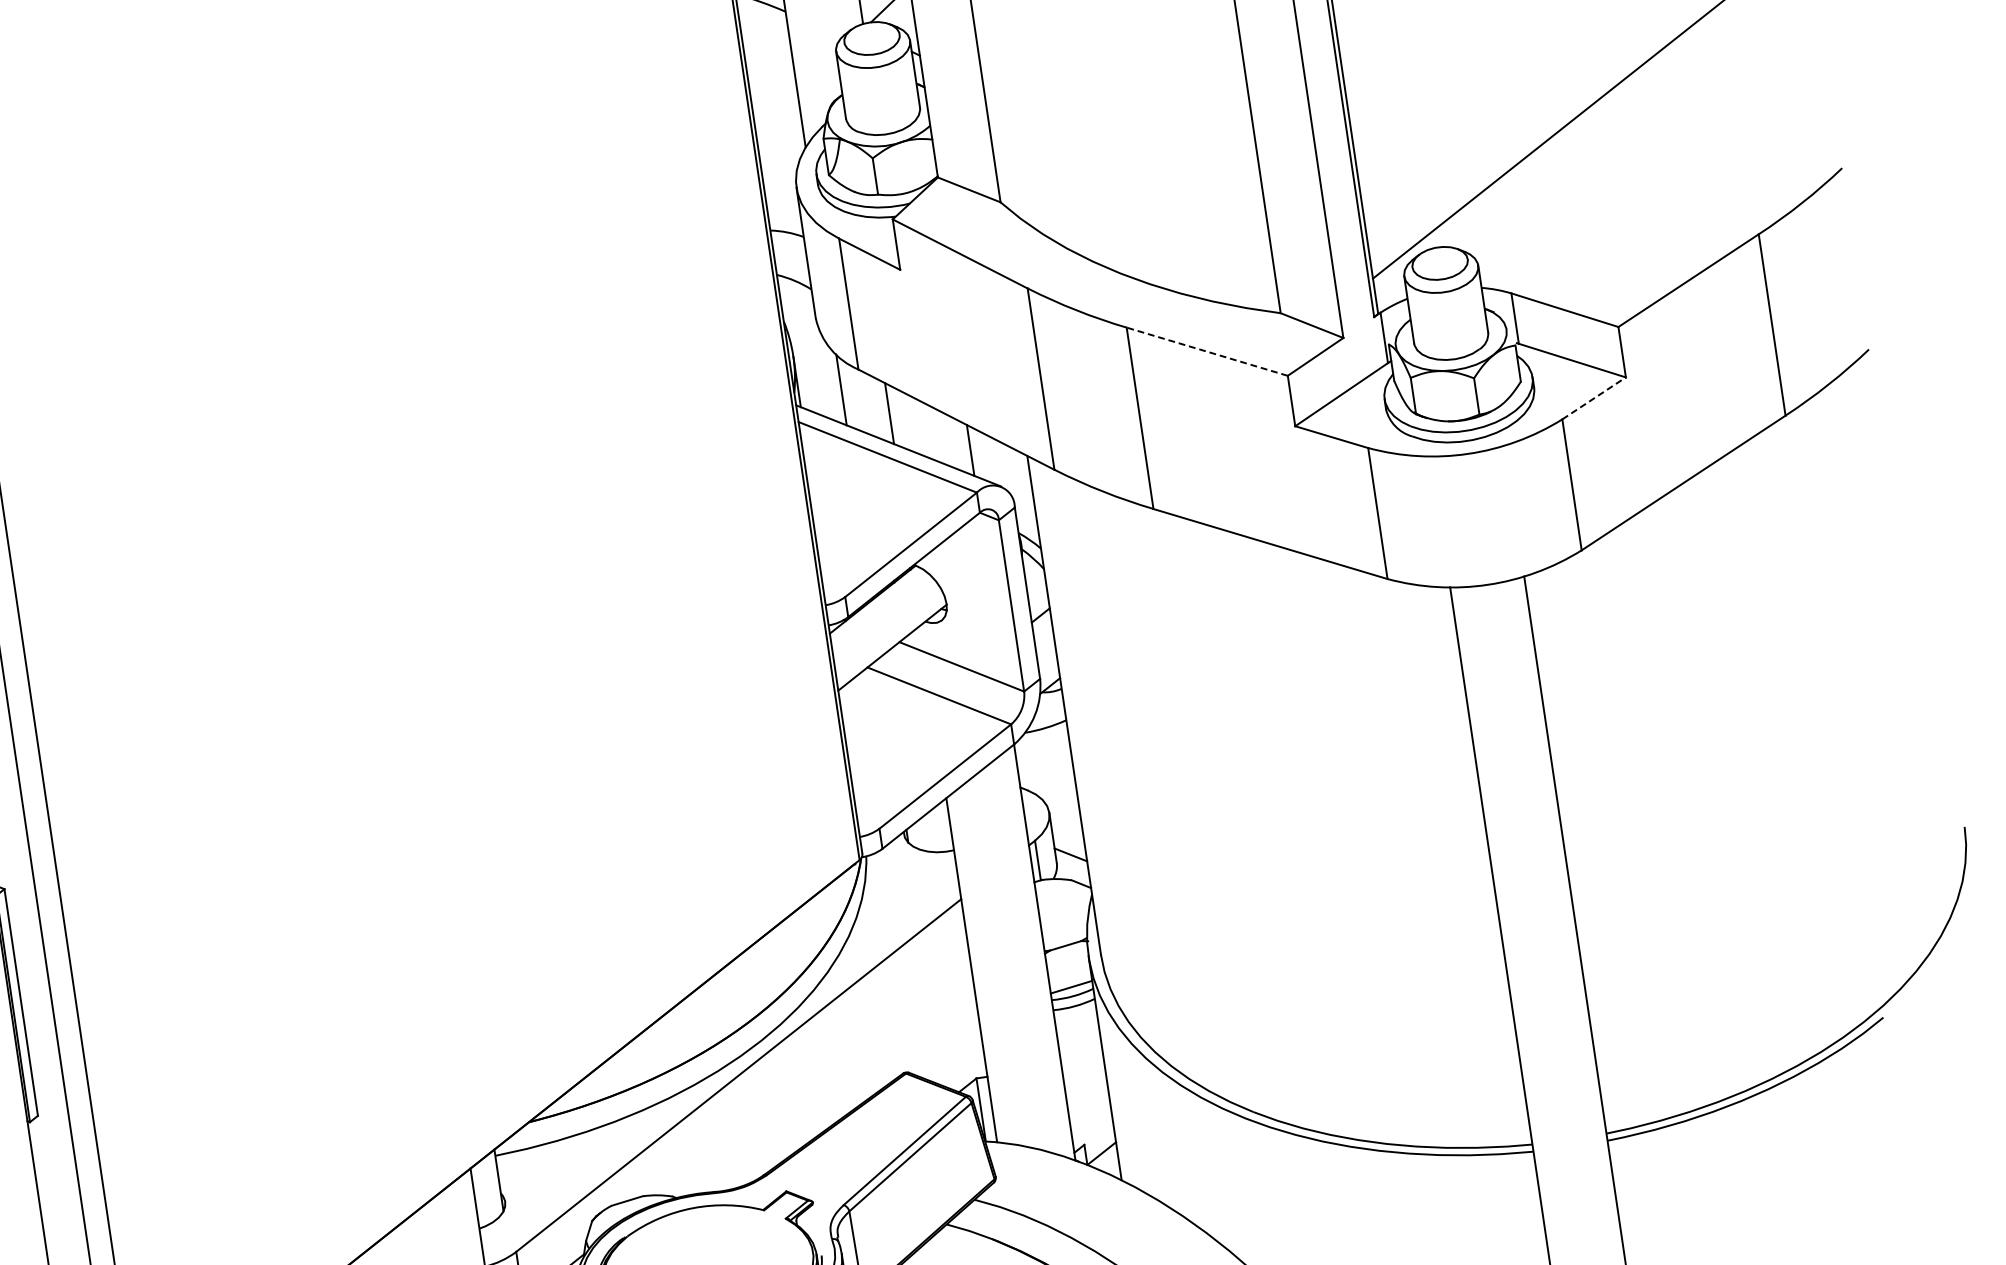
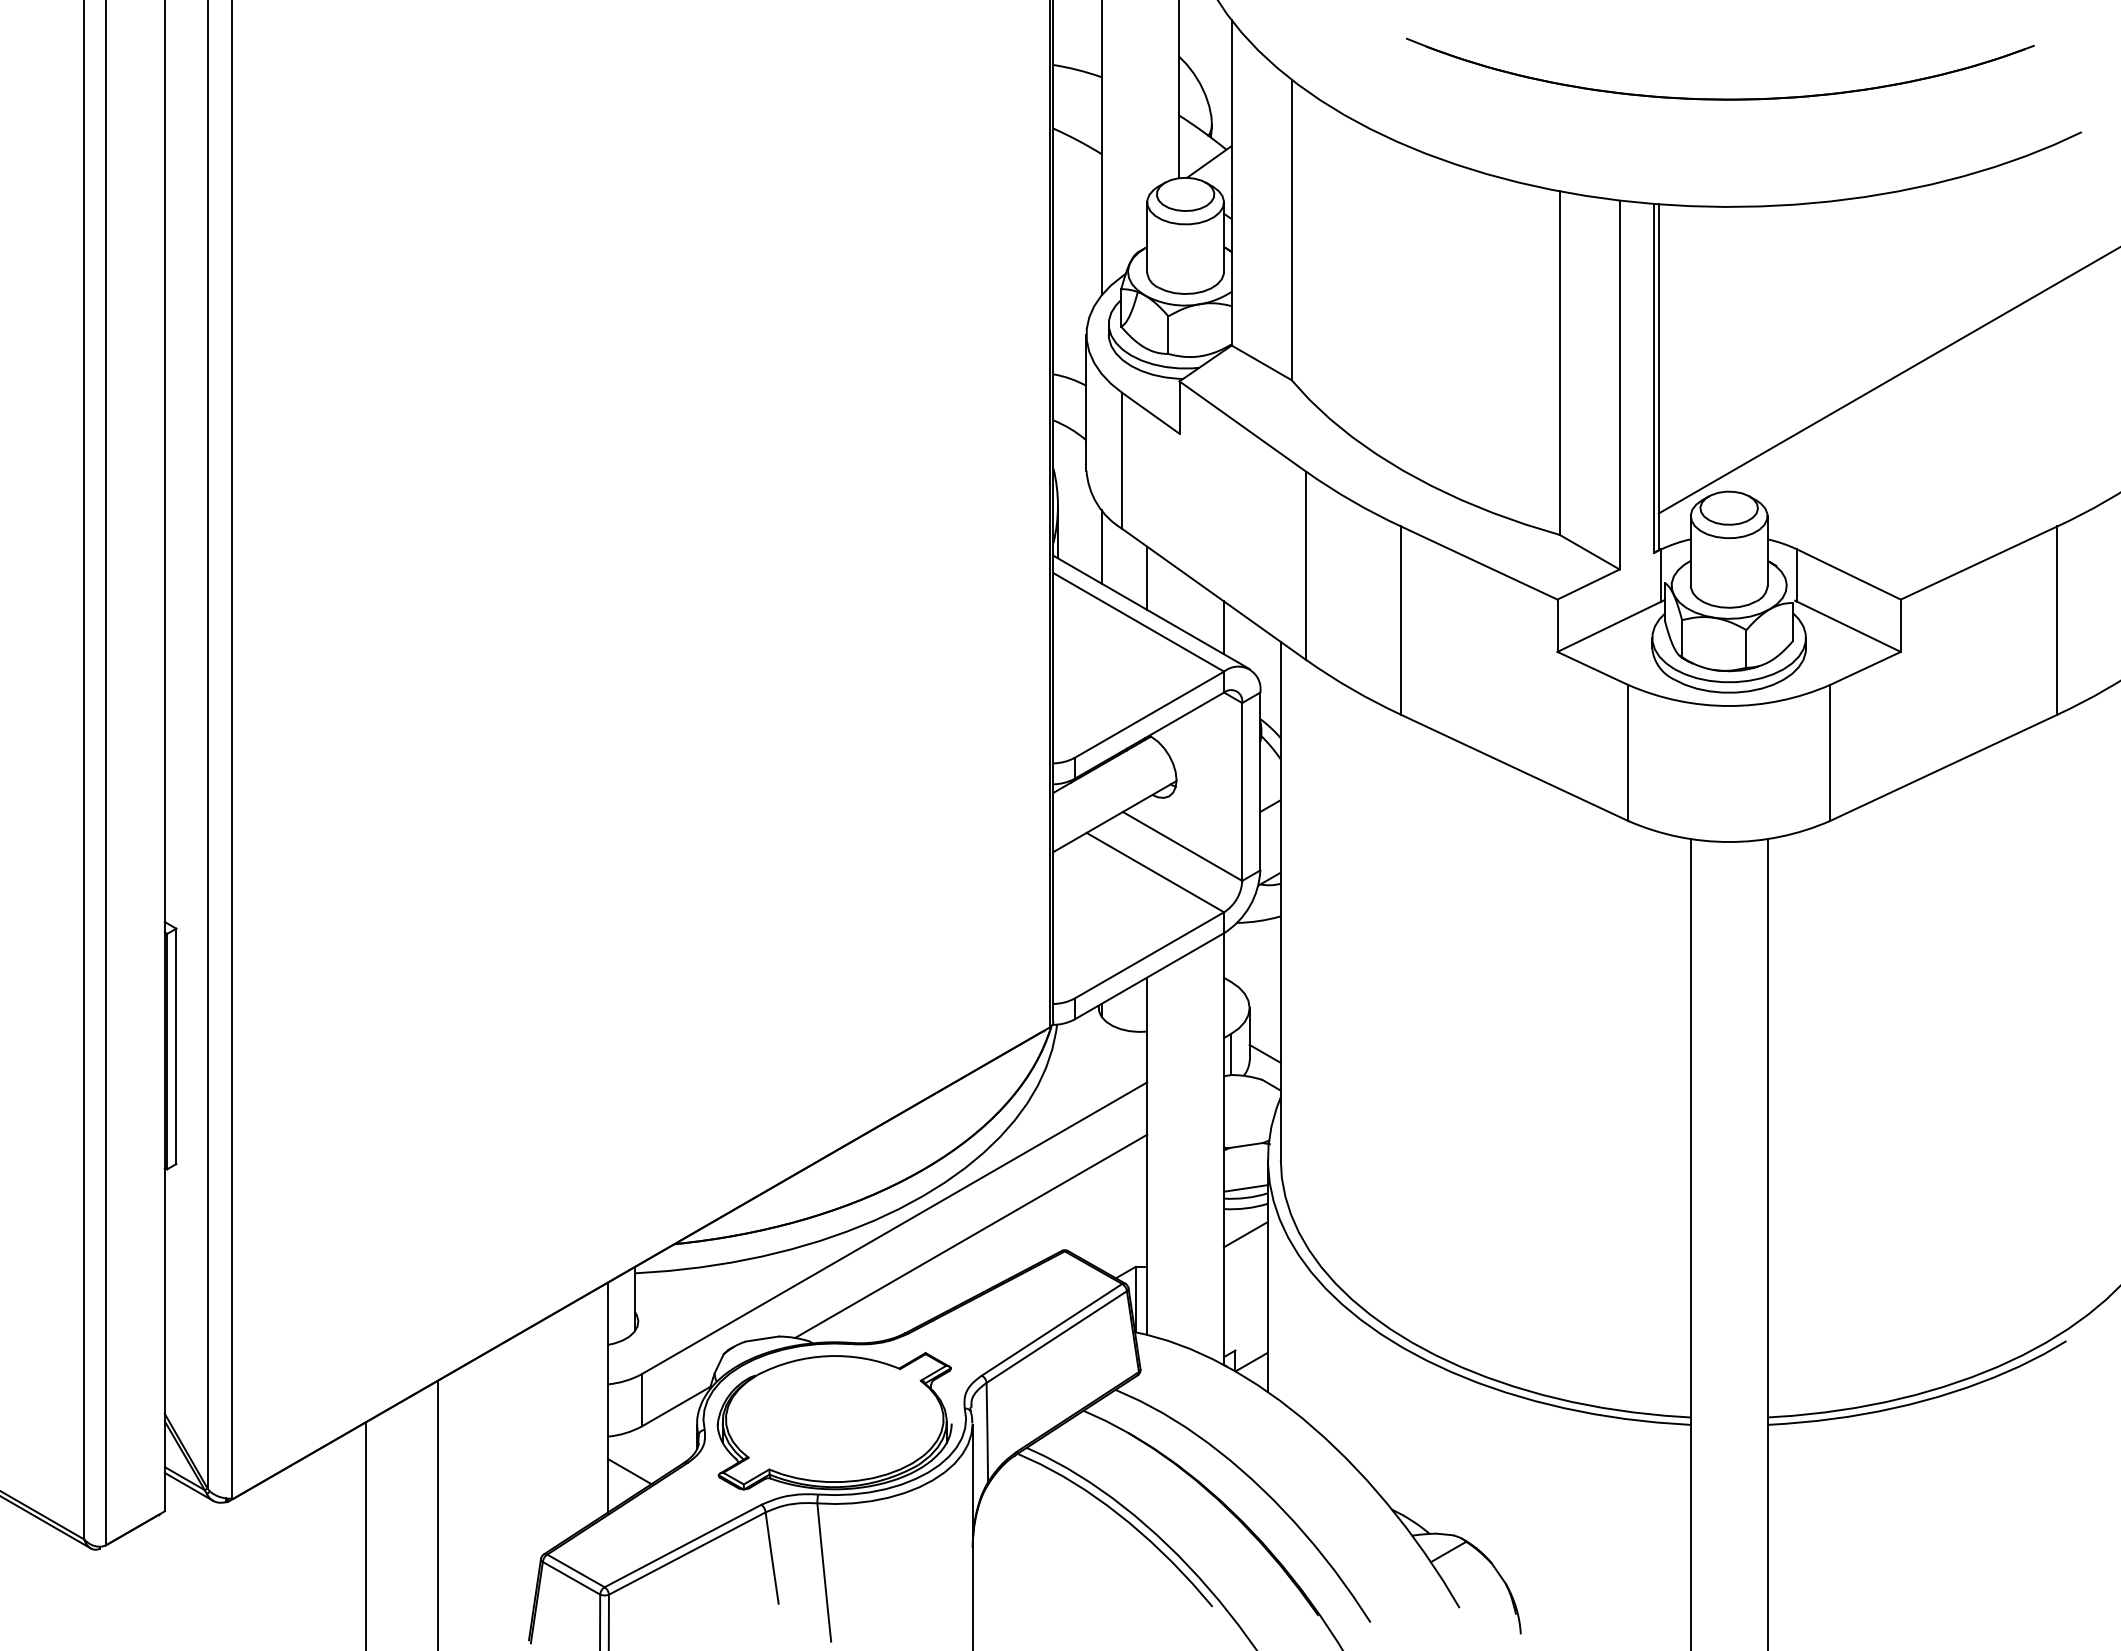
line: (1206, 351) -> (1478, 562), dashed -> solid
line: (1594, 398) -> (1865, 668), dashed -> solid
line: (1077, 1031) -> (1245, 1234), added
line: (813, 1071) -> (971, 1235), added

